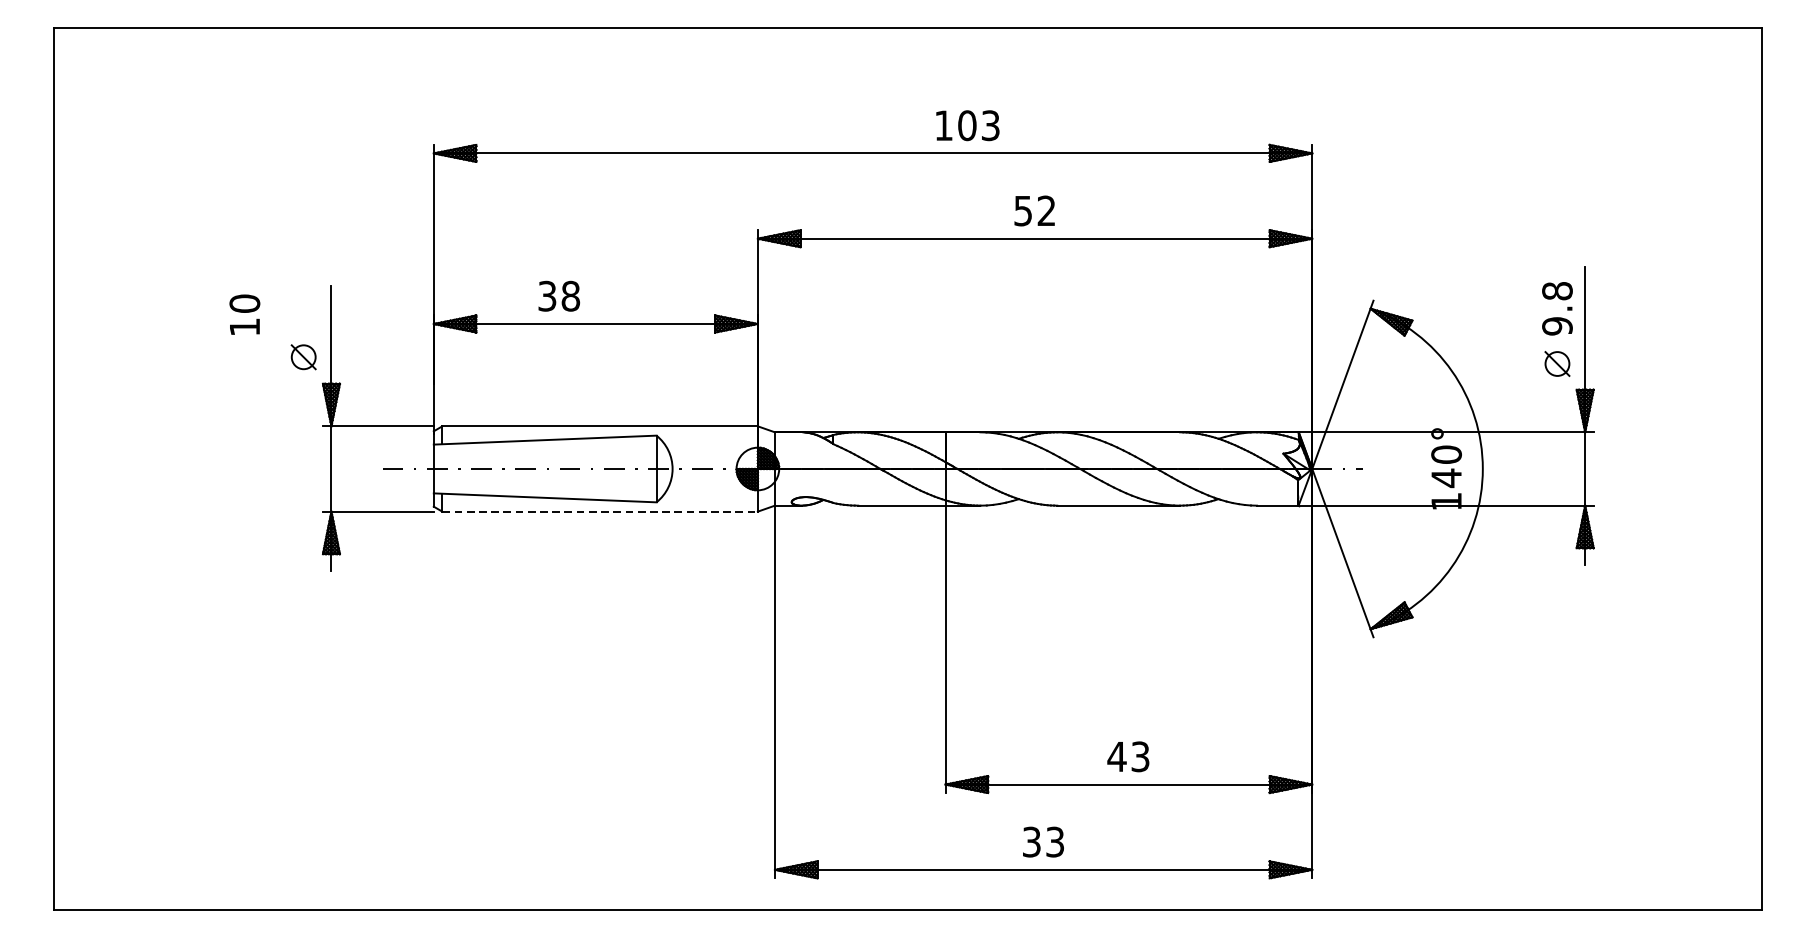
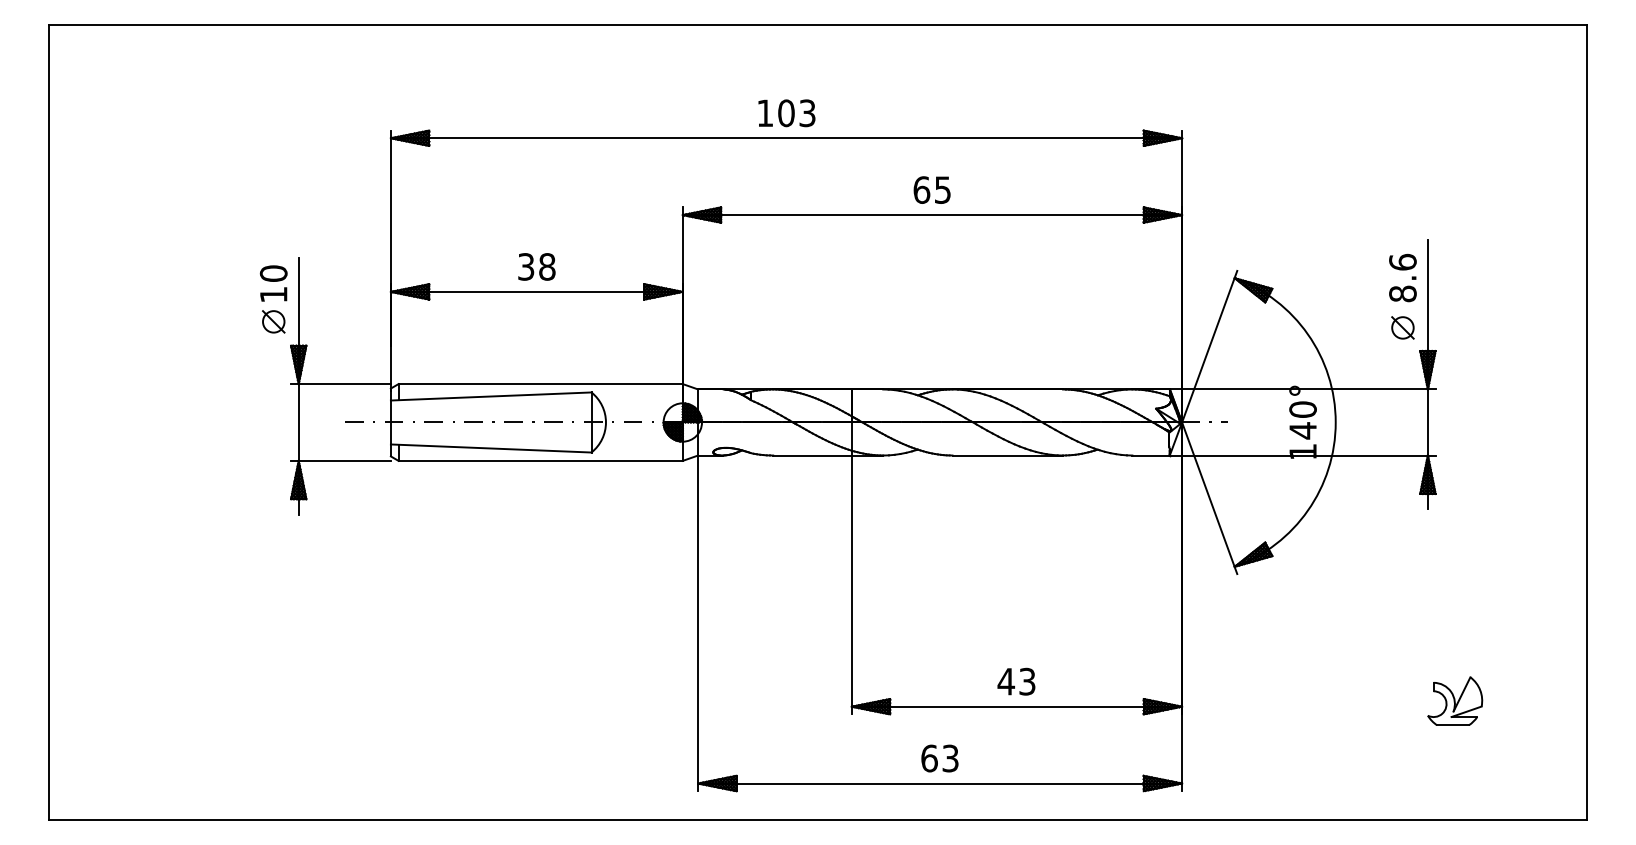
text: (967, 125) -> (786, 113), moved
text: (1034, 210) -> (931, 189), 52 -> 65
text: (558, 295) -> (536, 266), moved
text: (1556, 308) -> (1402, 277), 9.8 -> 8.6
text: (244, 314) -> (273, 283), moved
line: (601, 511) -> (541, 460), dashed -> solid
part: (1615, 777) -> (1455, 700), added
text: (1031, 842) -> (929, 758), 33 -> 63

